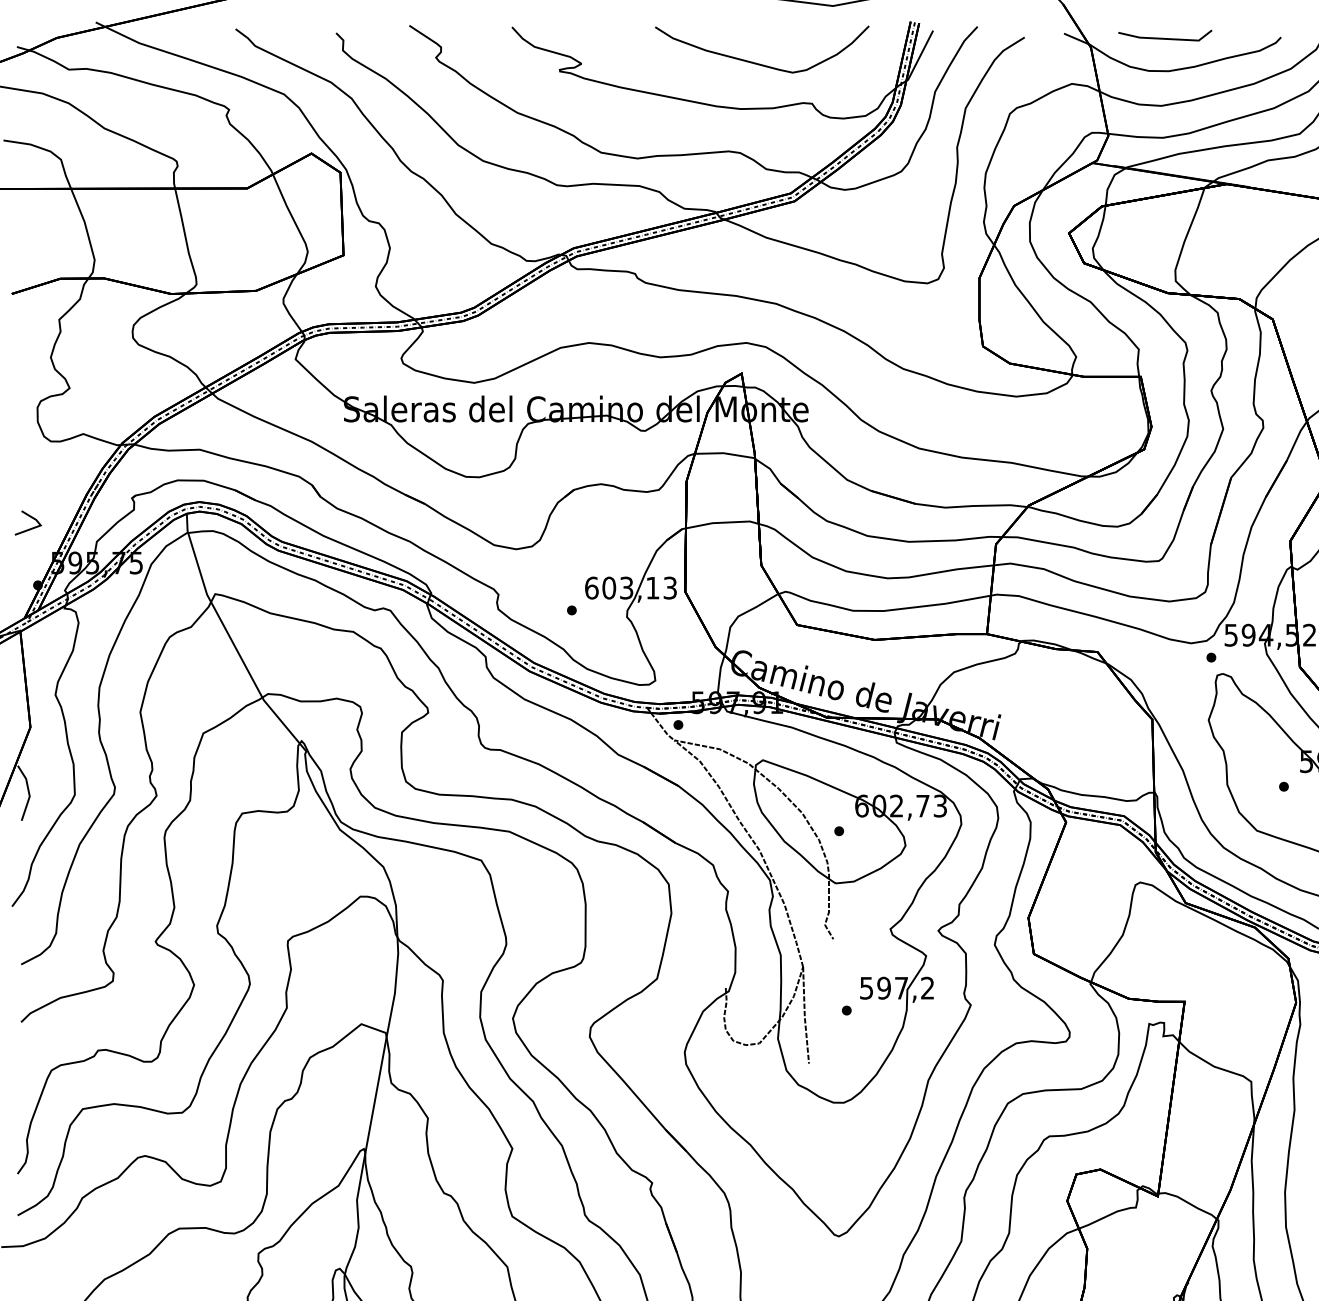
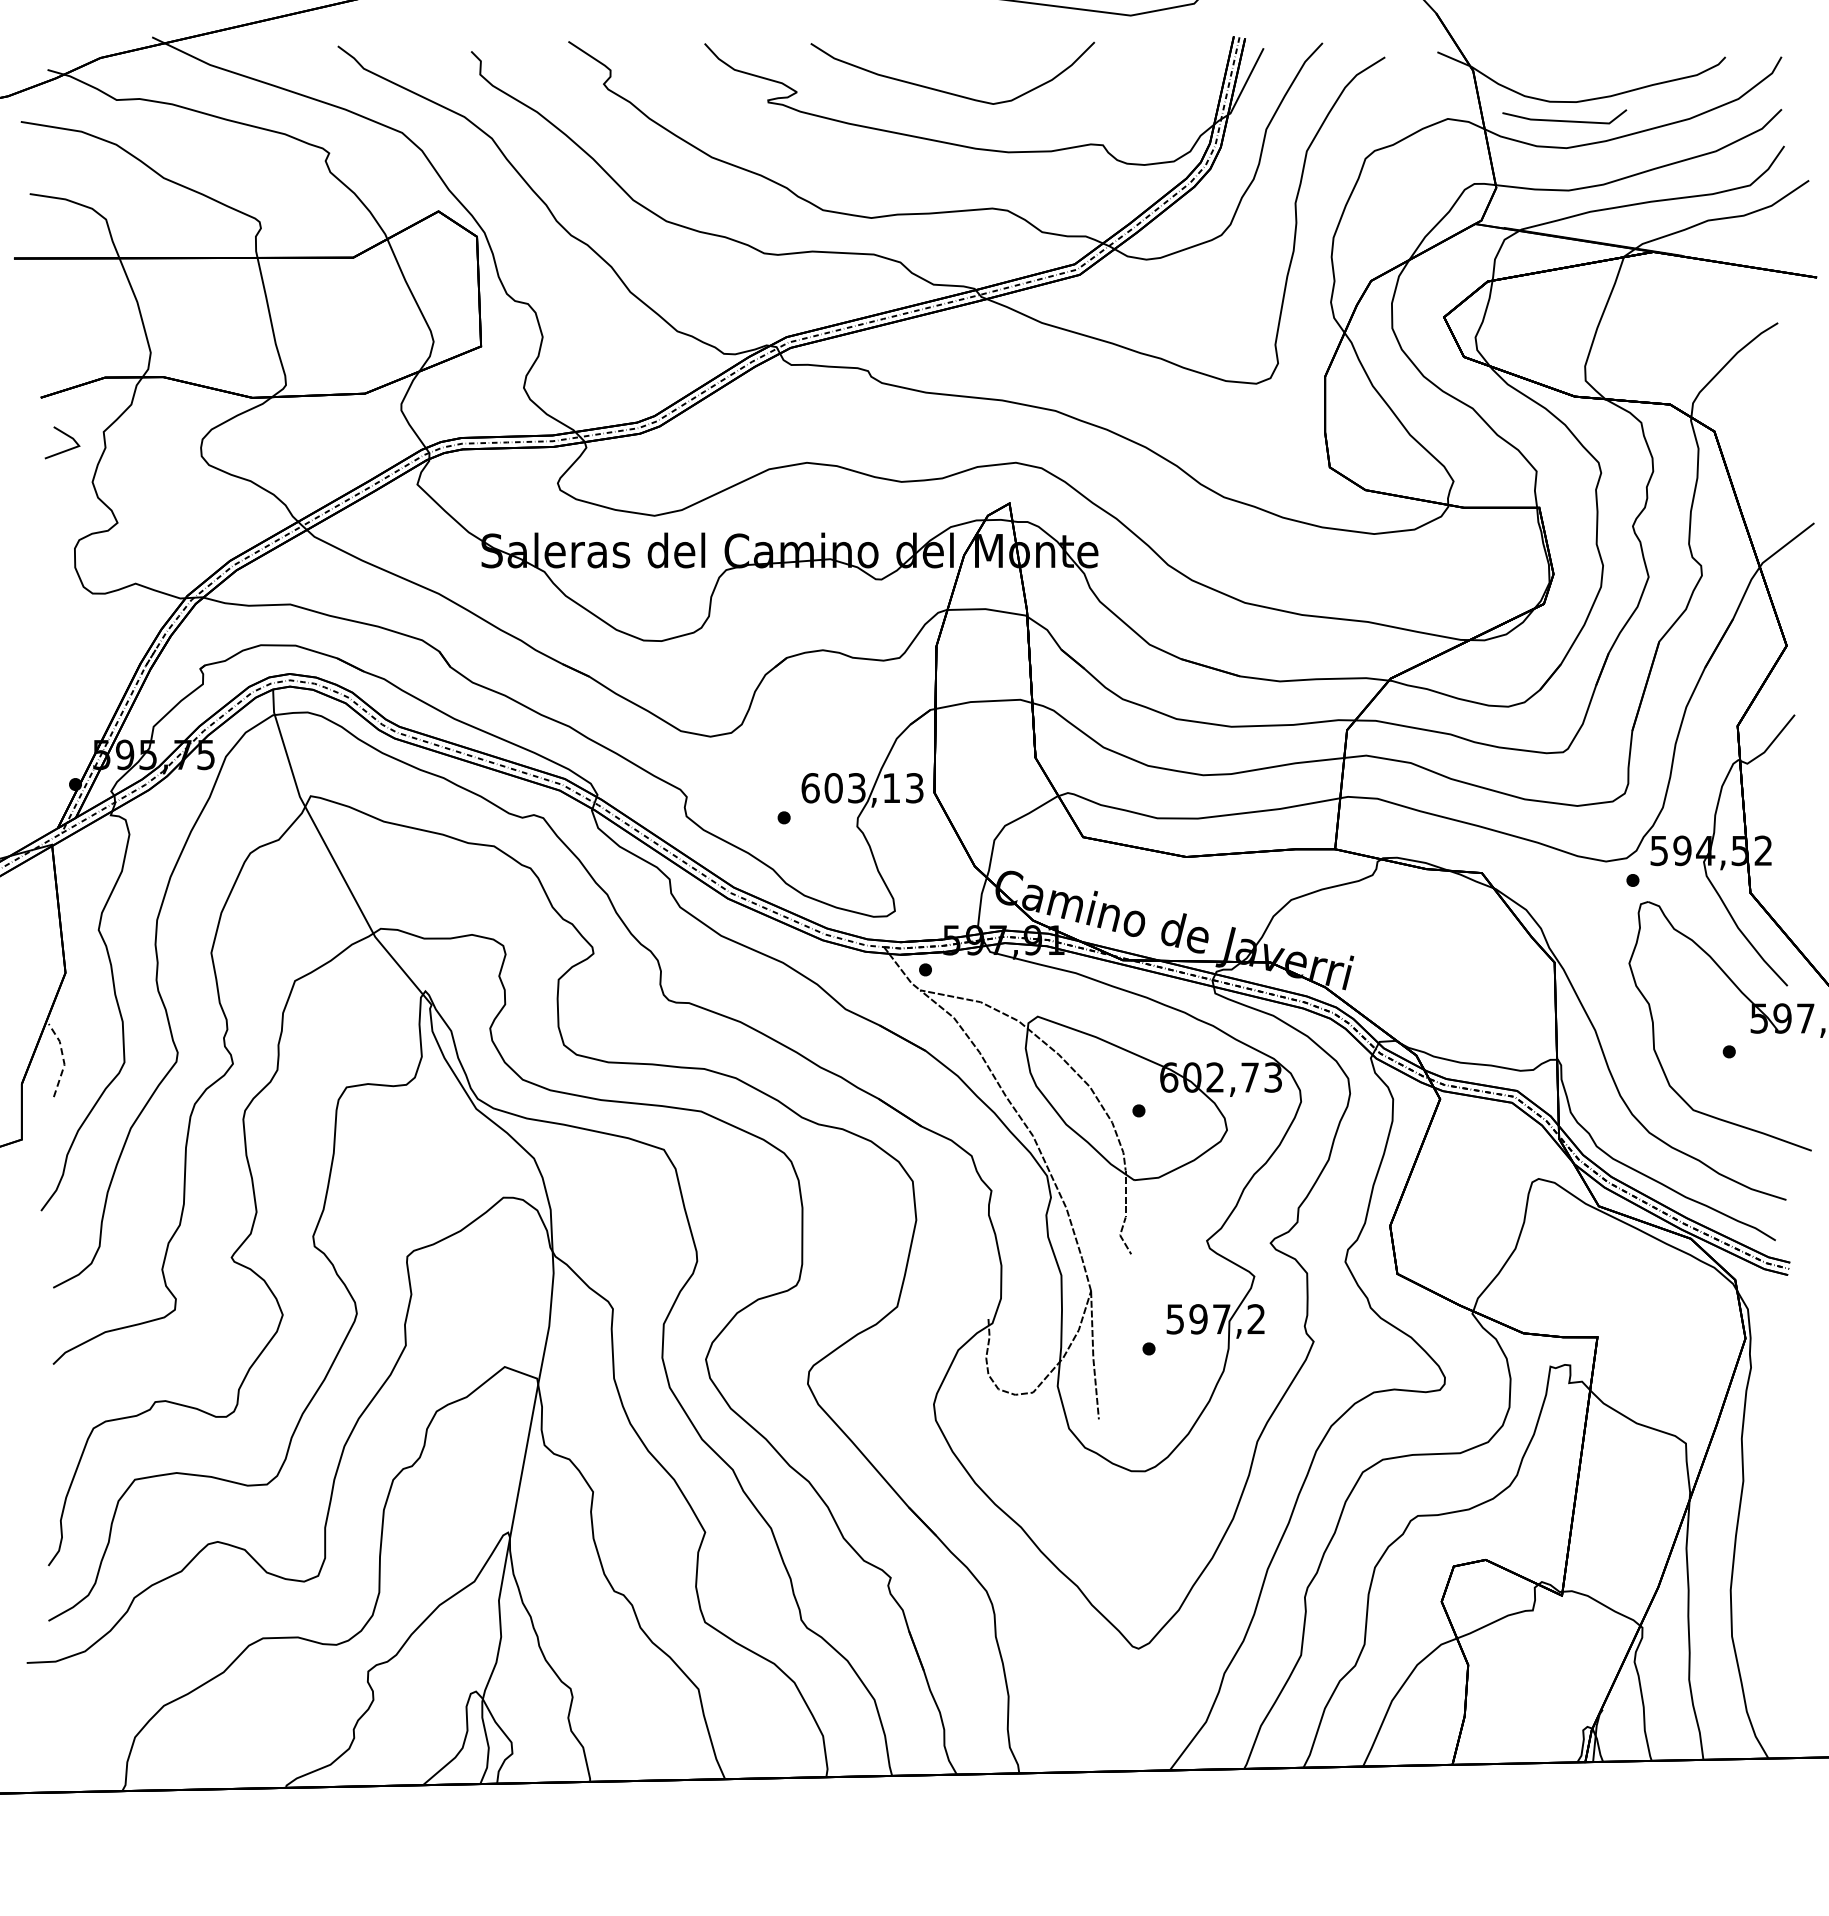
line: (1165, 38) -> (1564, 120), moved
curve: (757, 63) -> (946, 91), moved
line: (30, 517) -> (65, 435), moved
line: (28, 792) -> (63, 1059), solid -> dashed

